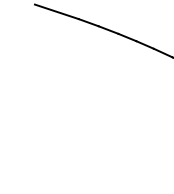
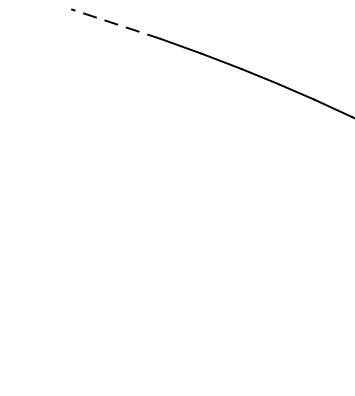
line: (56, 11) -> (115, 23), solid -> dashed

